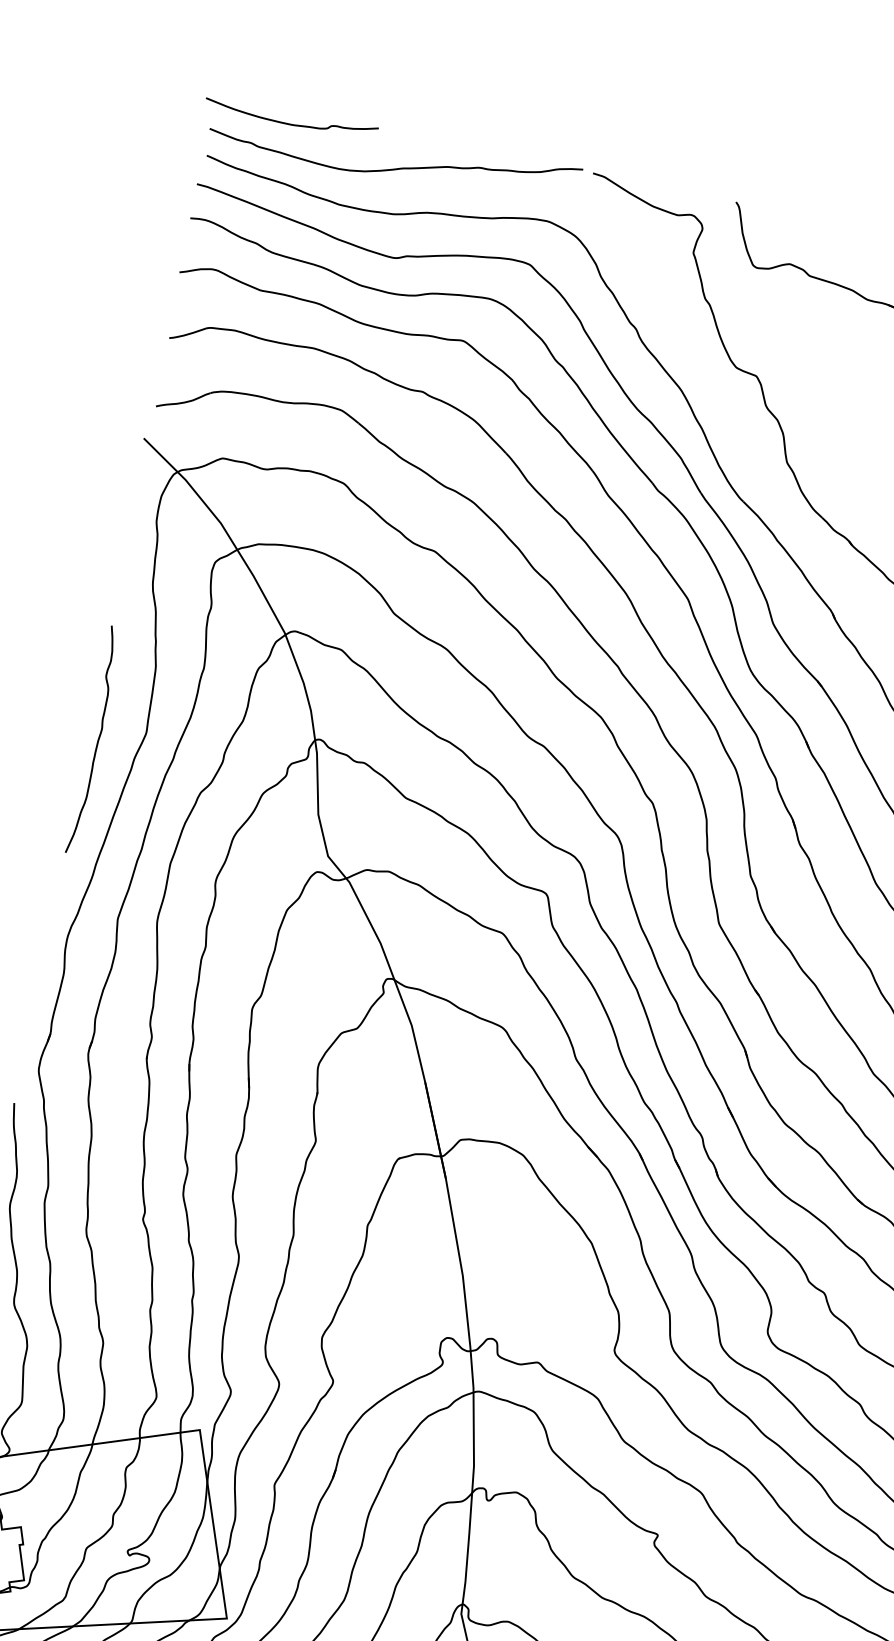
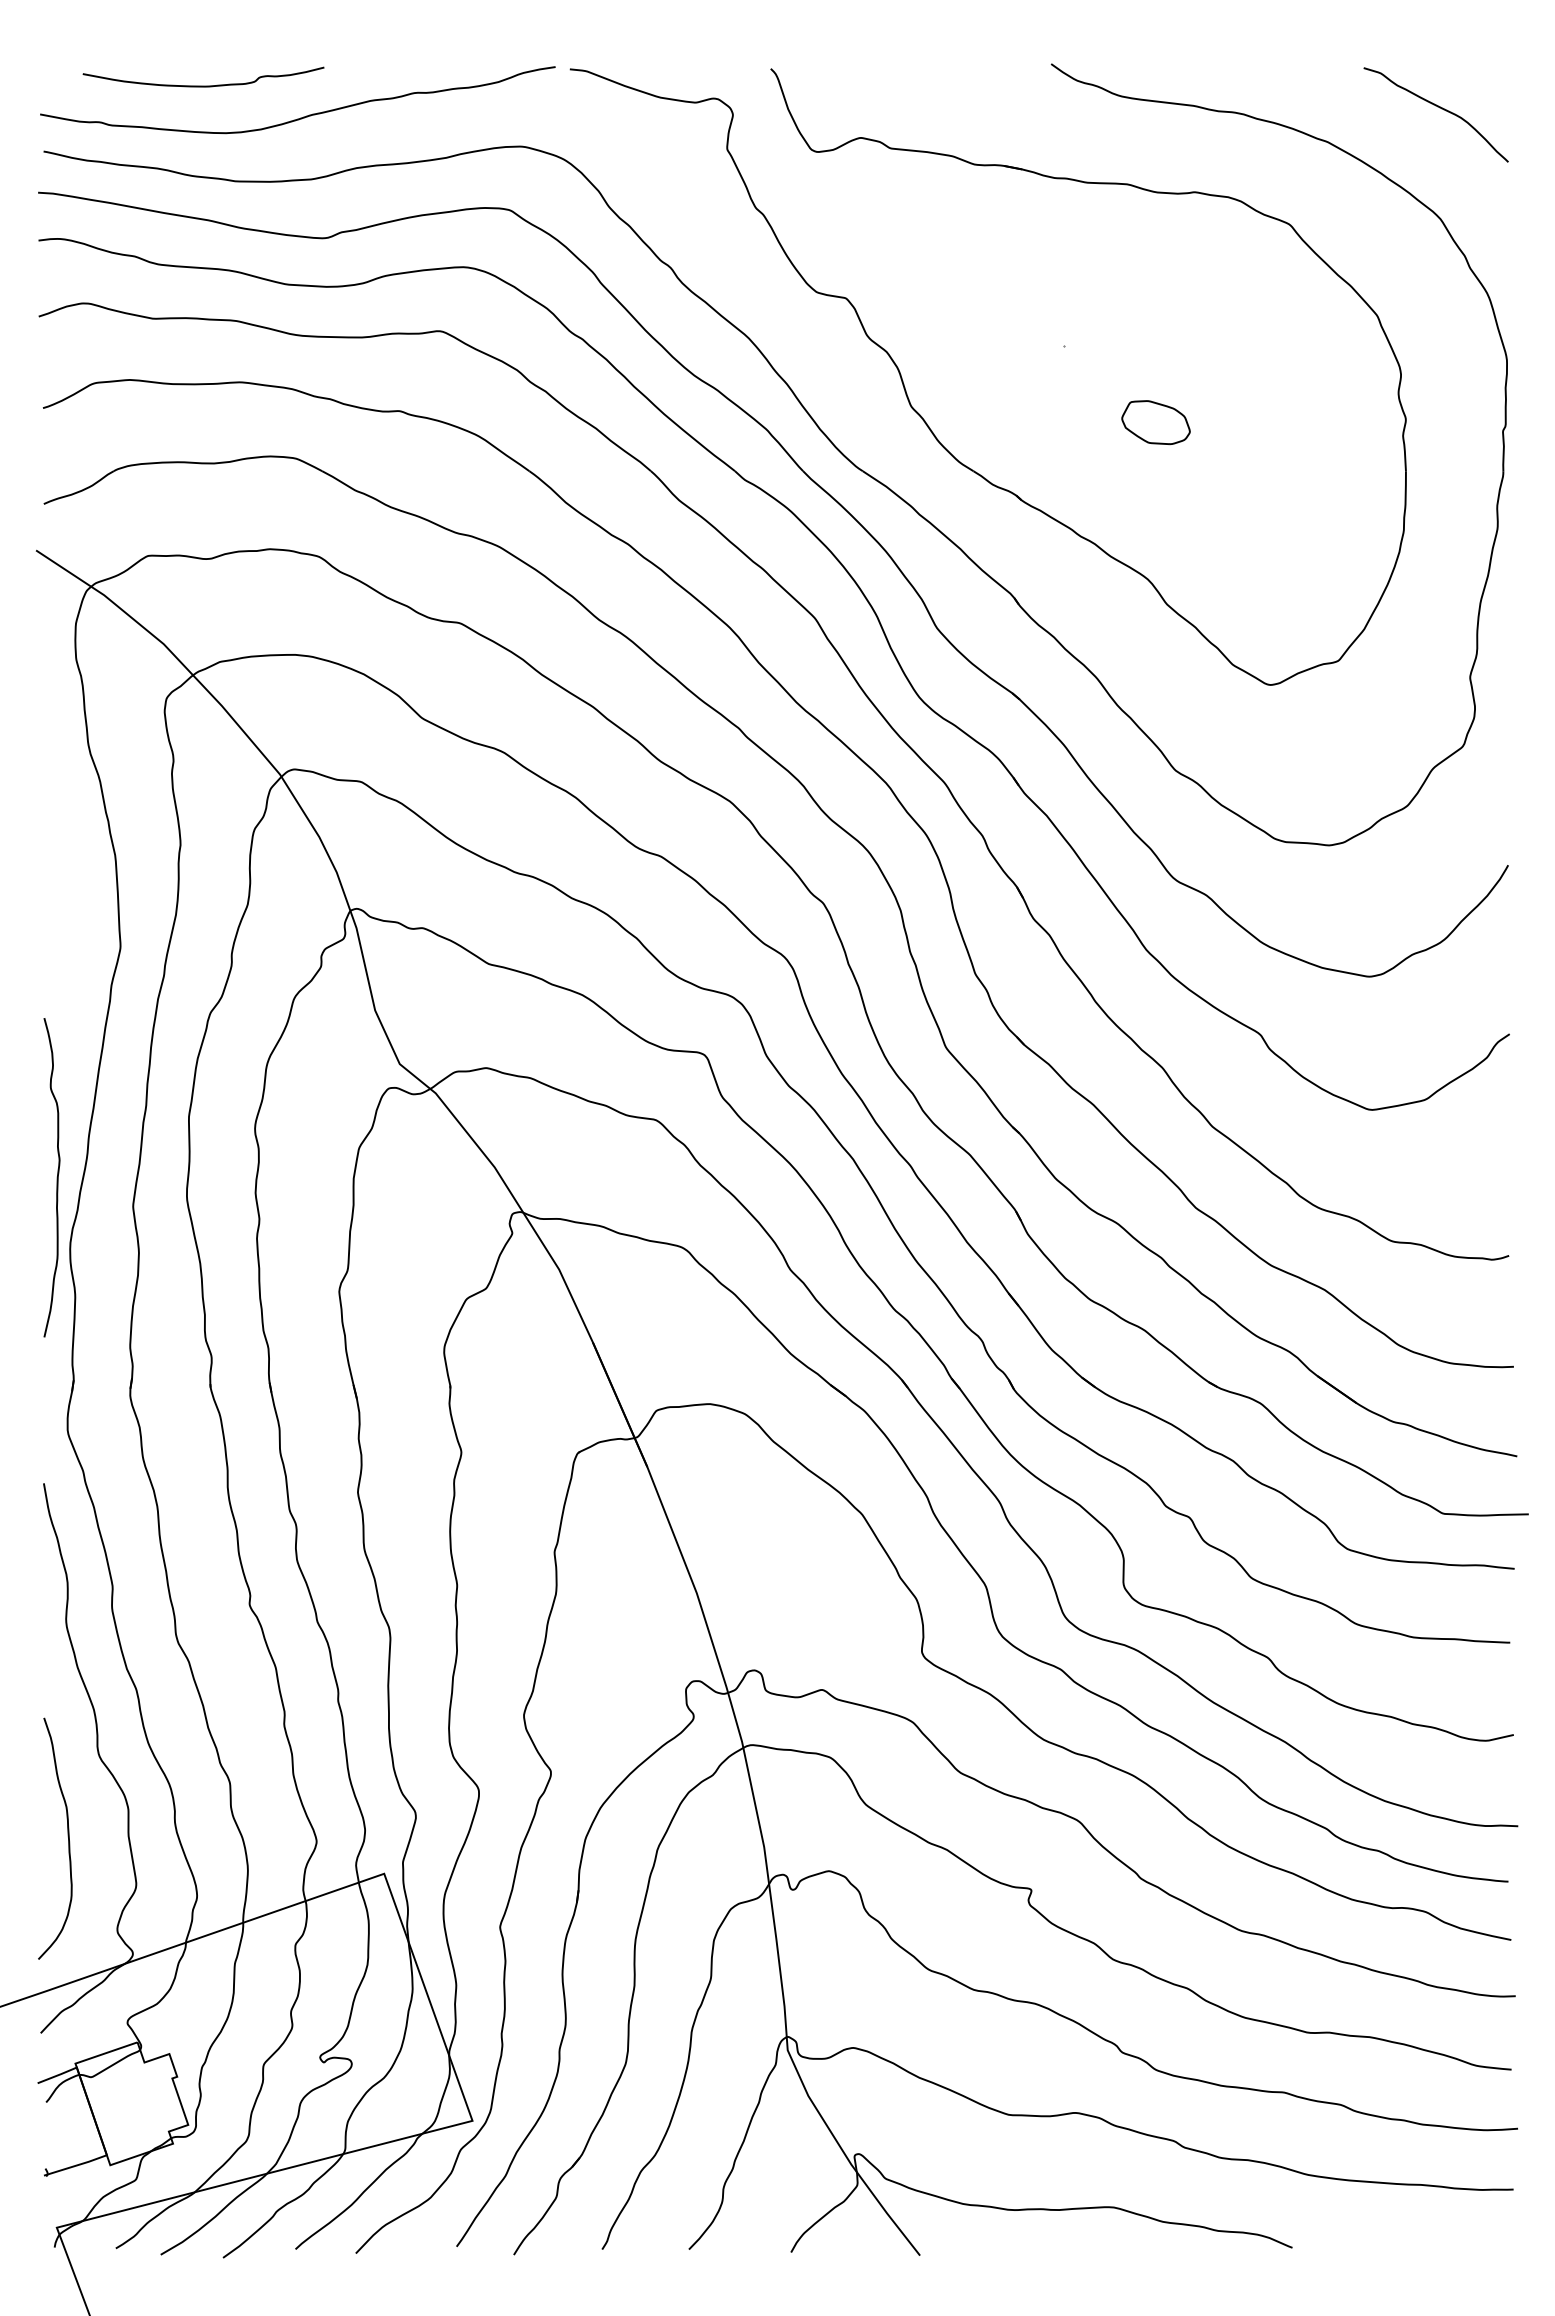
curve: (290, 123) -> (203, 85), moved
curve: (97, 740) -> (56, 1177), moved

